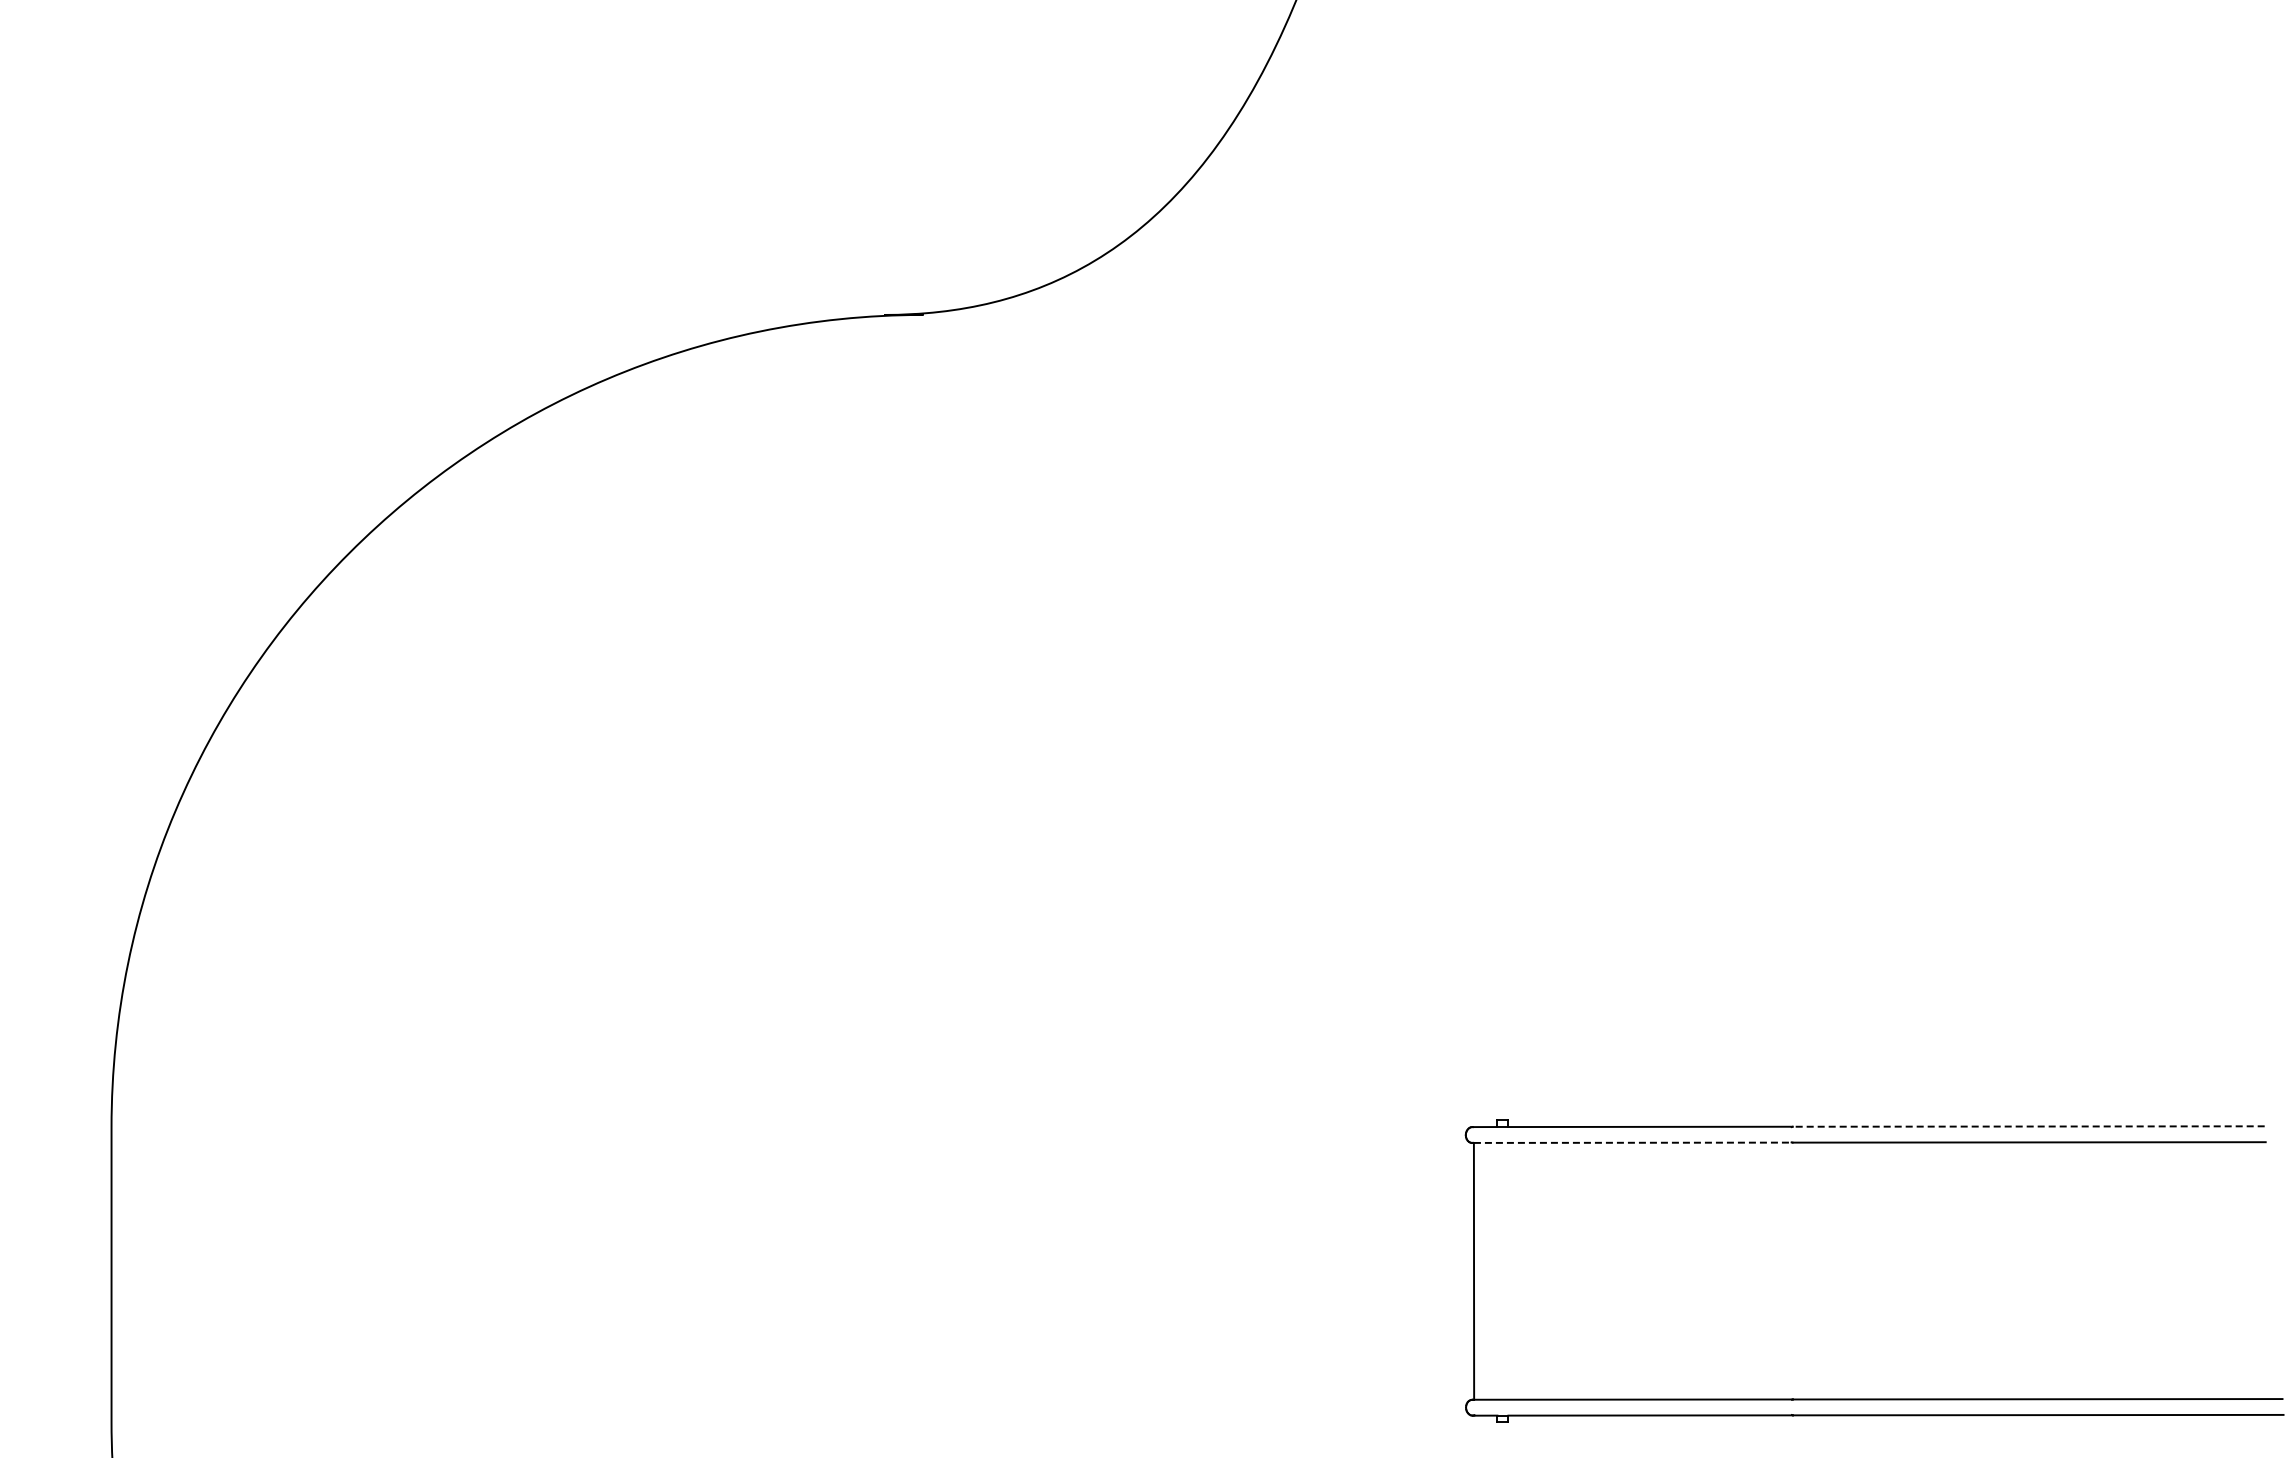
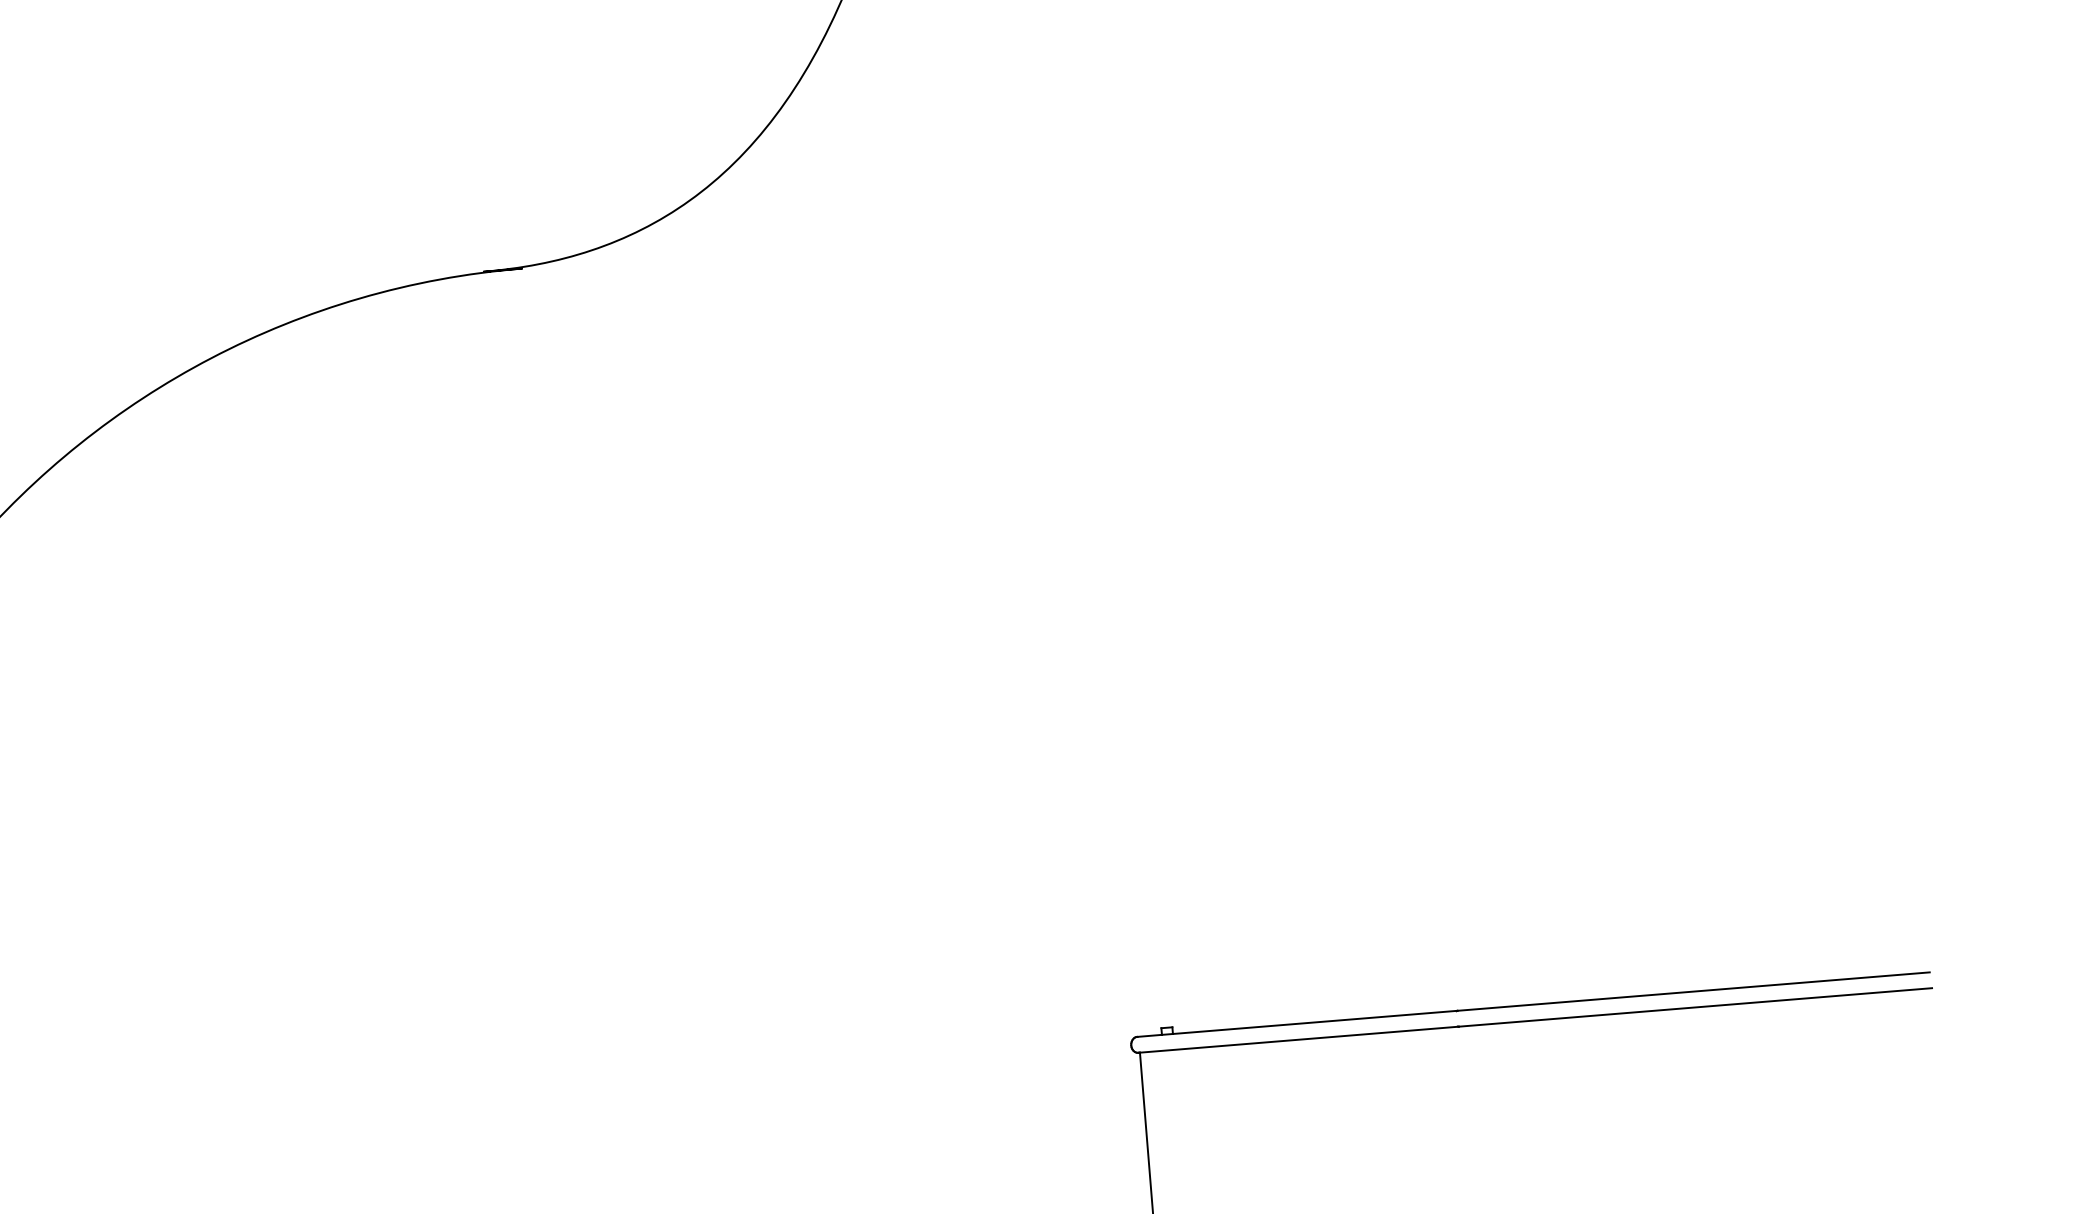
line: (2028, 1126) -> (1693, 991), dashed -> solid
line: (1633, 1142) -> (1299, 1039), dashed -> solid

